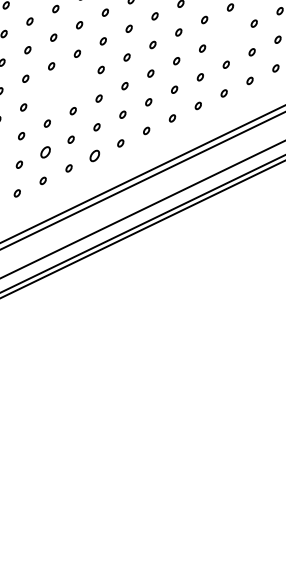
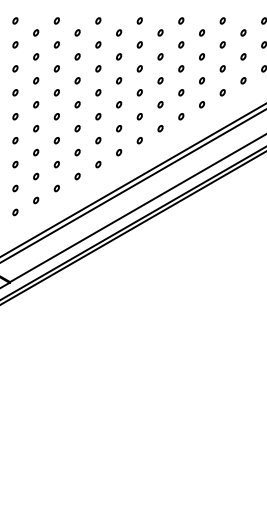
part: (227, 35) -> (201, 56), added
part: (75, 82) -> (77, 104), added
part: (49, 94) -> (56, 116), added
part: (44, 152) -> (56, 164), size x0.62
part: (95, 155) -> (98, 164), size x0.62

